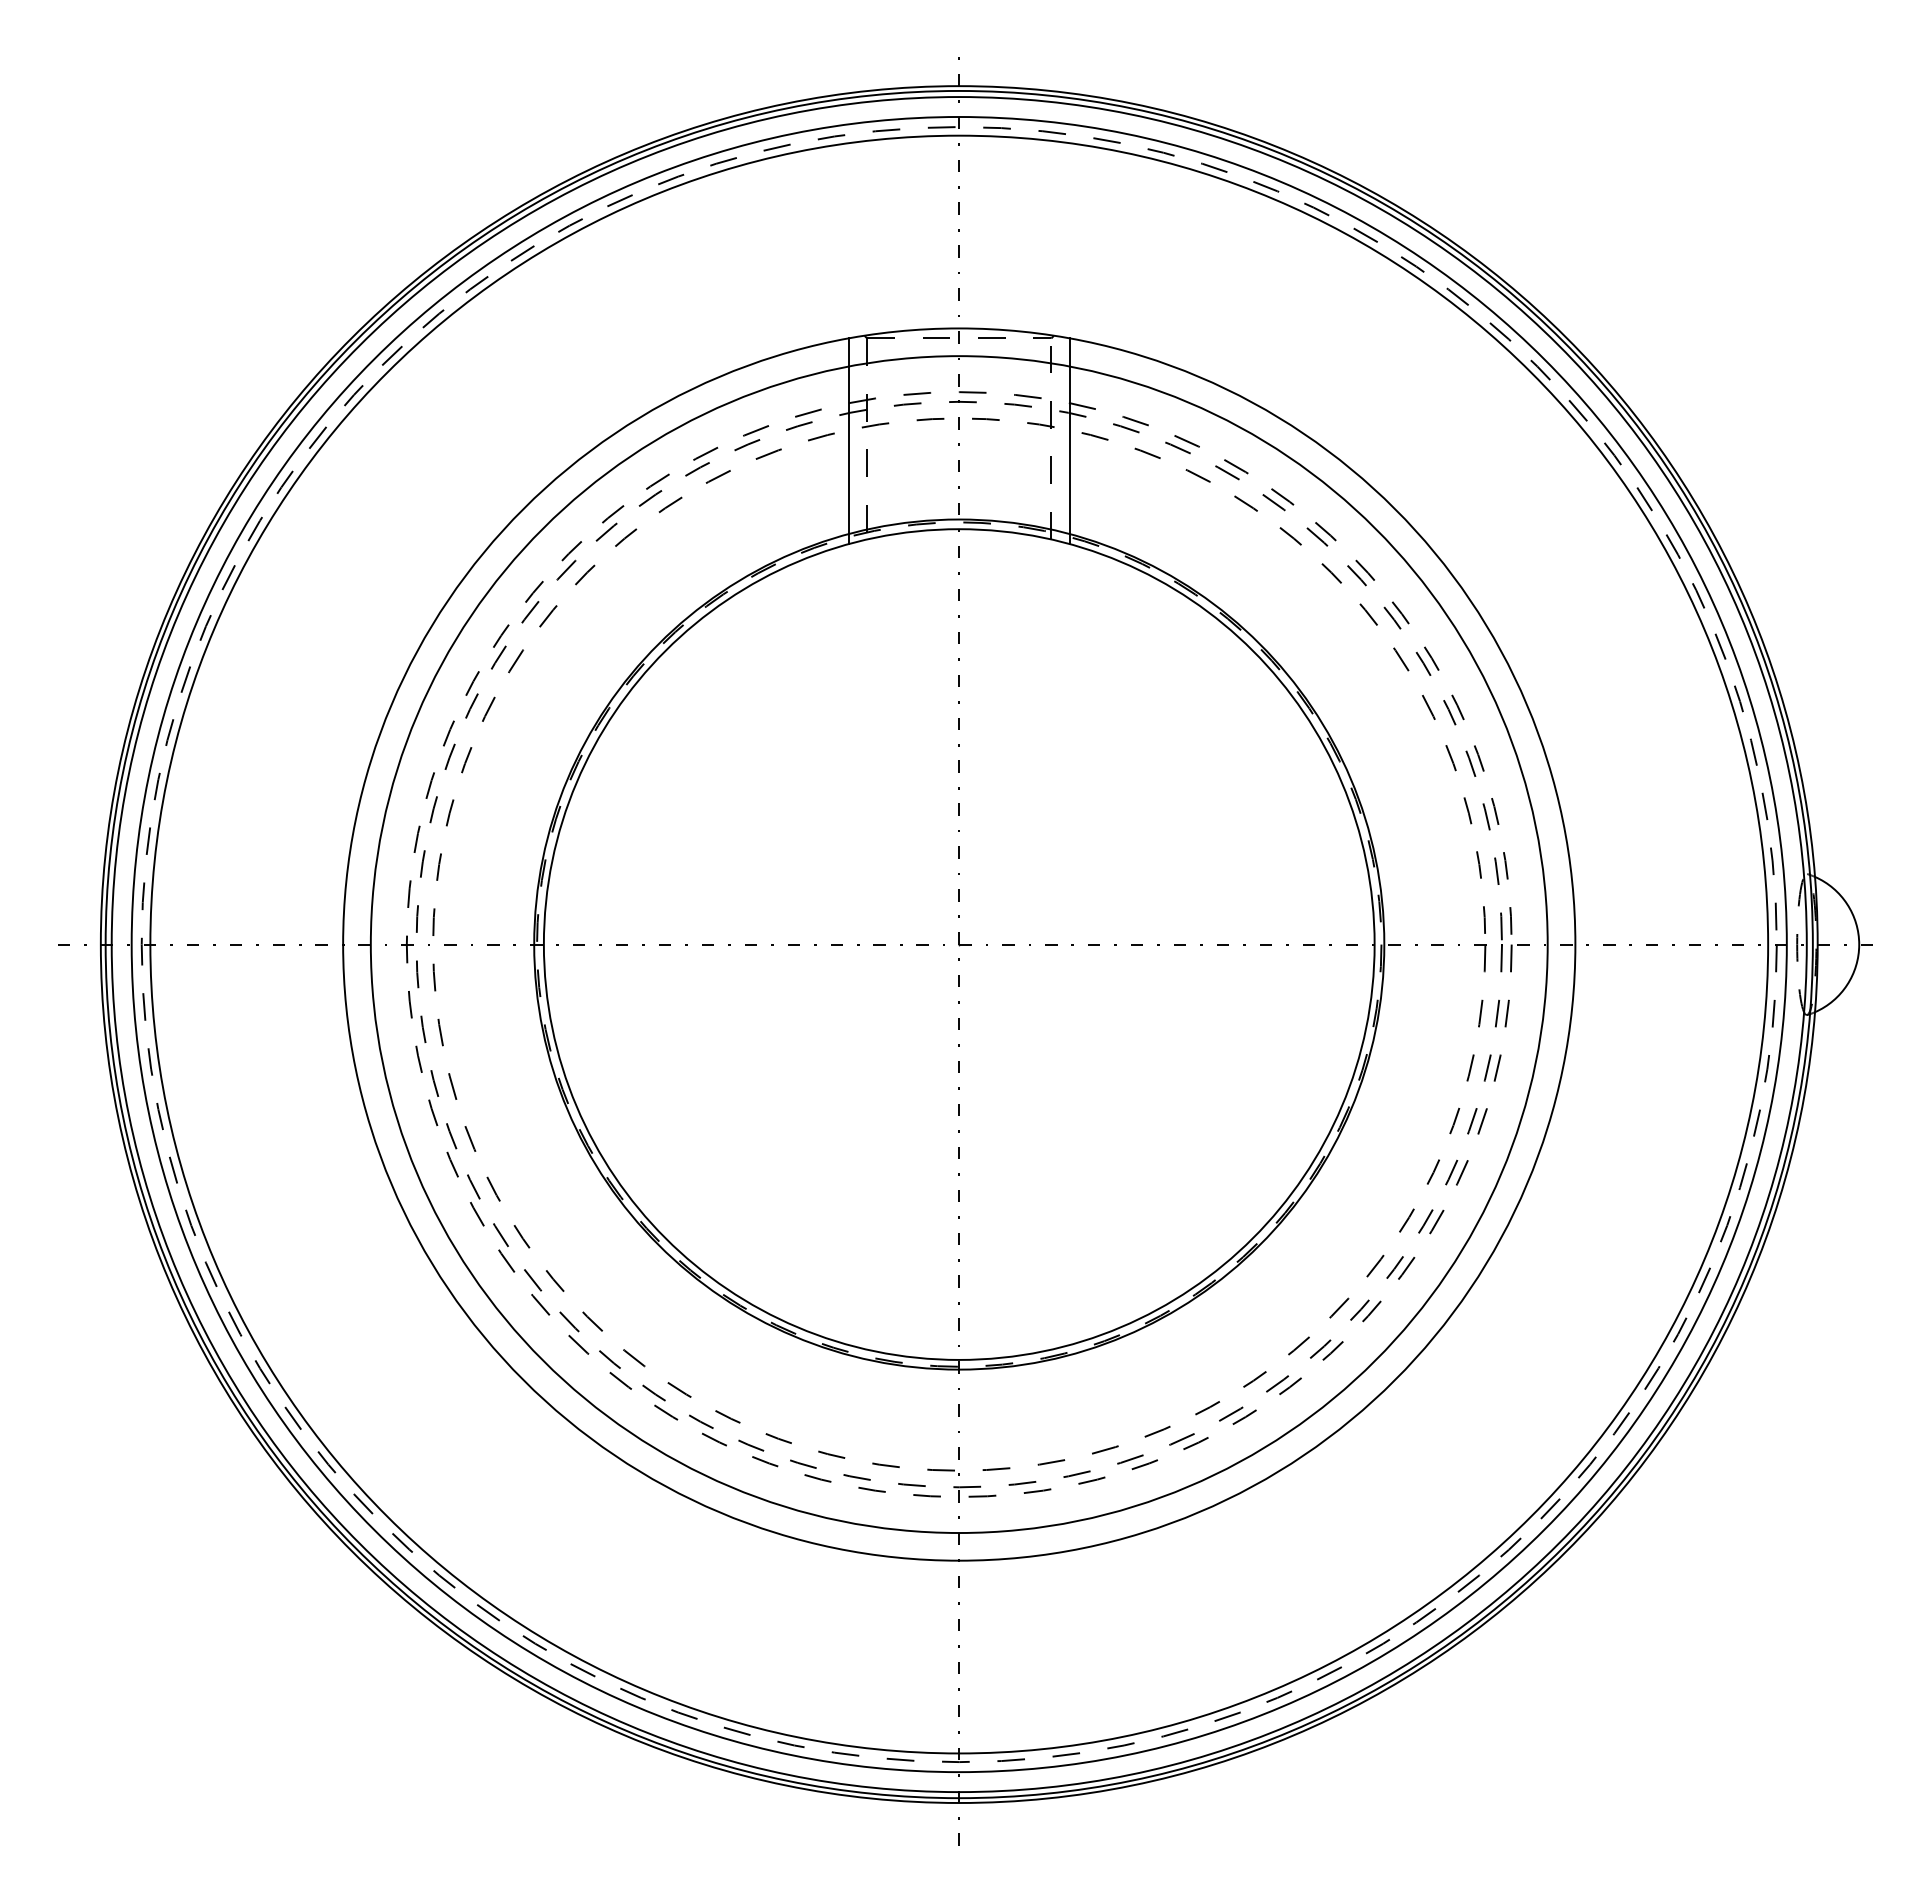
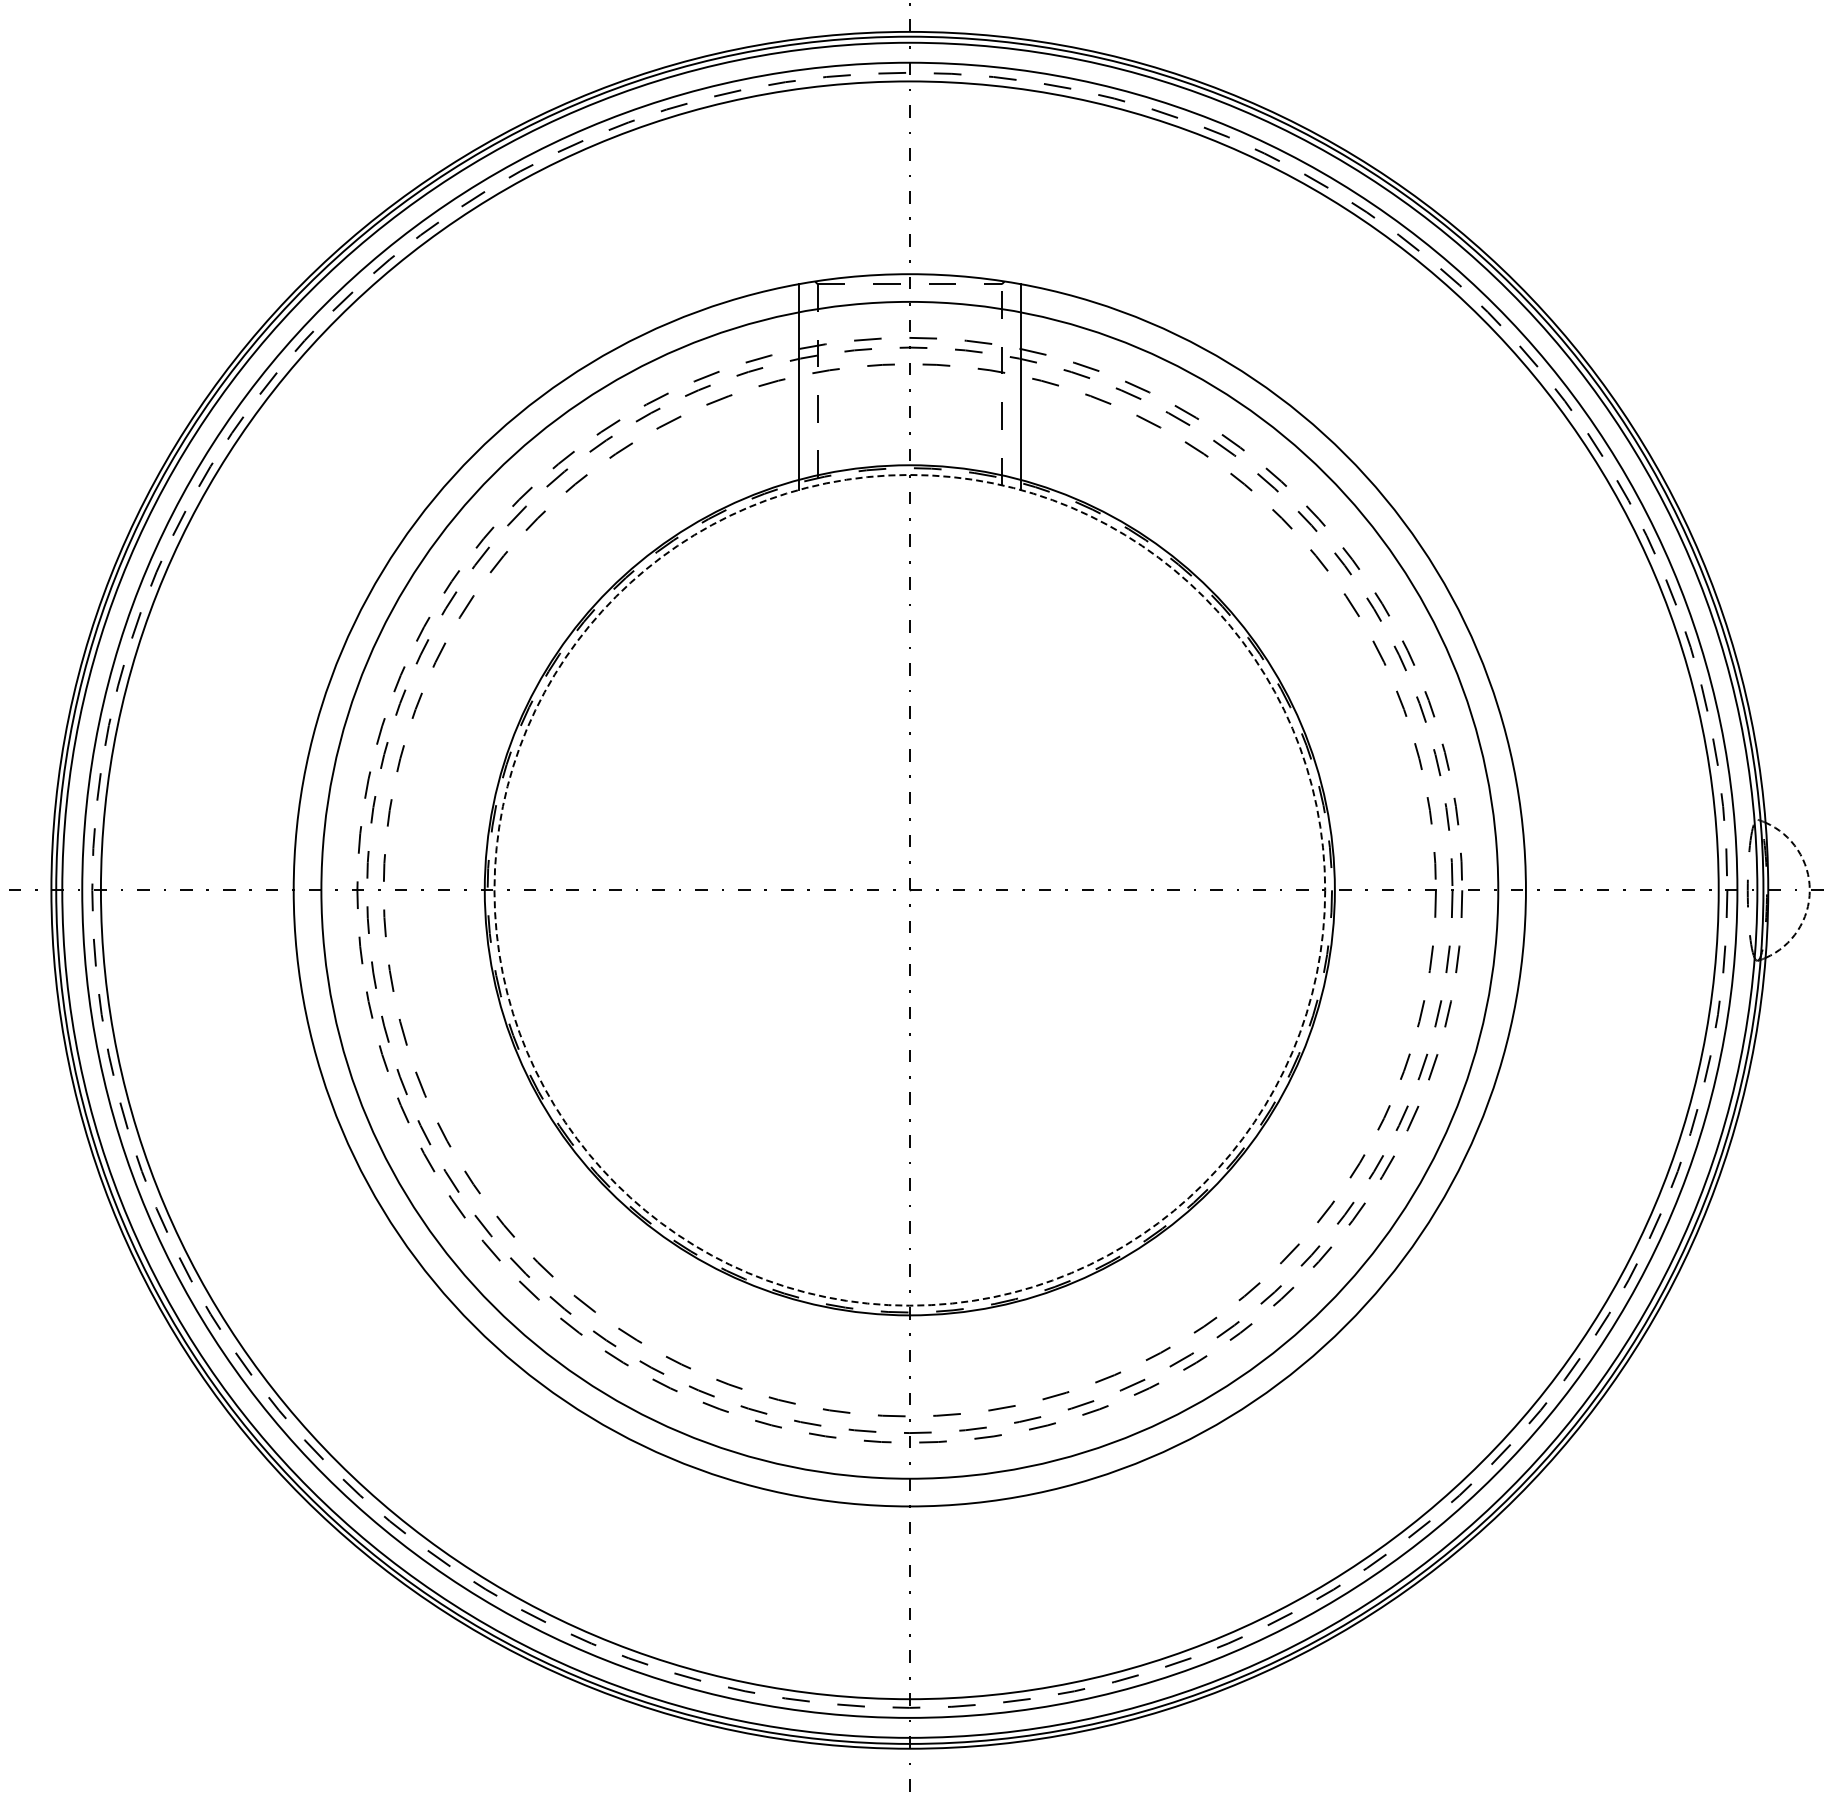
circle: (958, 944) -> (909, 890), solid -> dashed
arc: (1859, 944) -> (1810, 890), solid -> dashed

